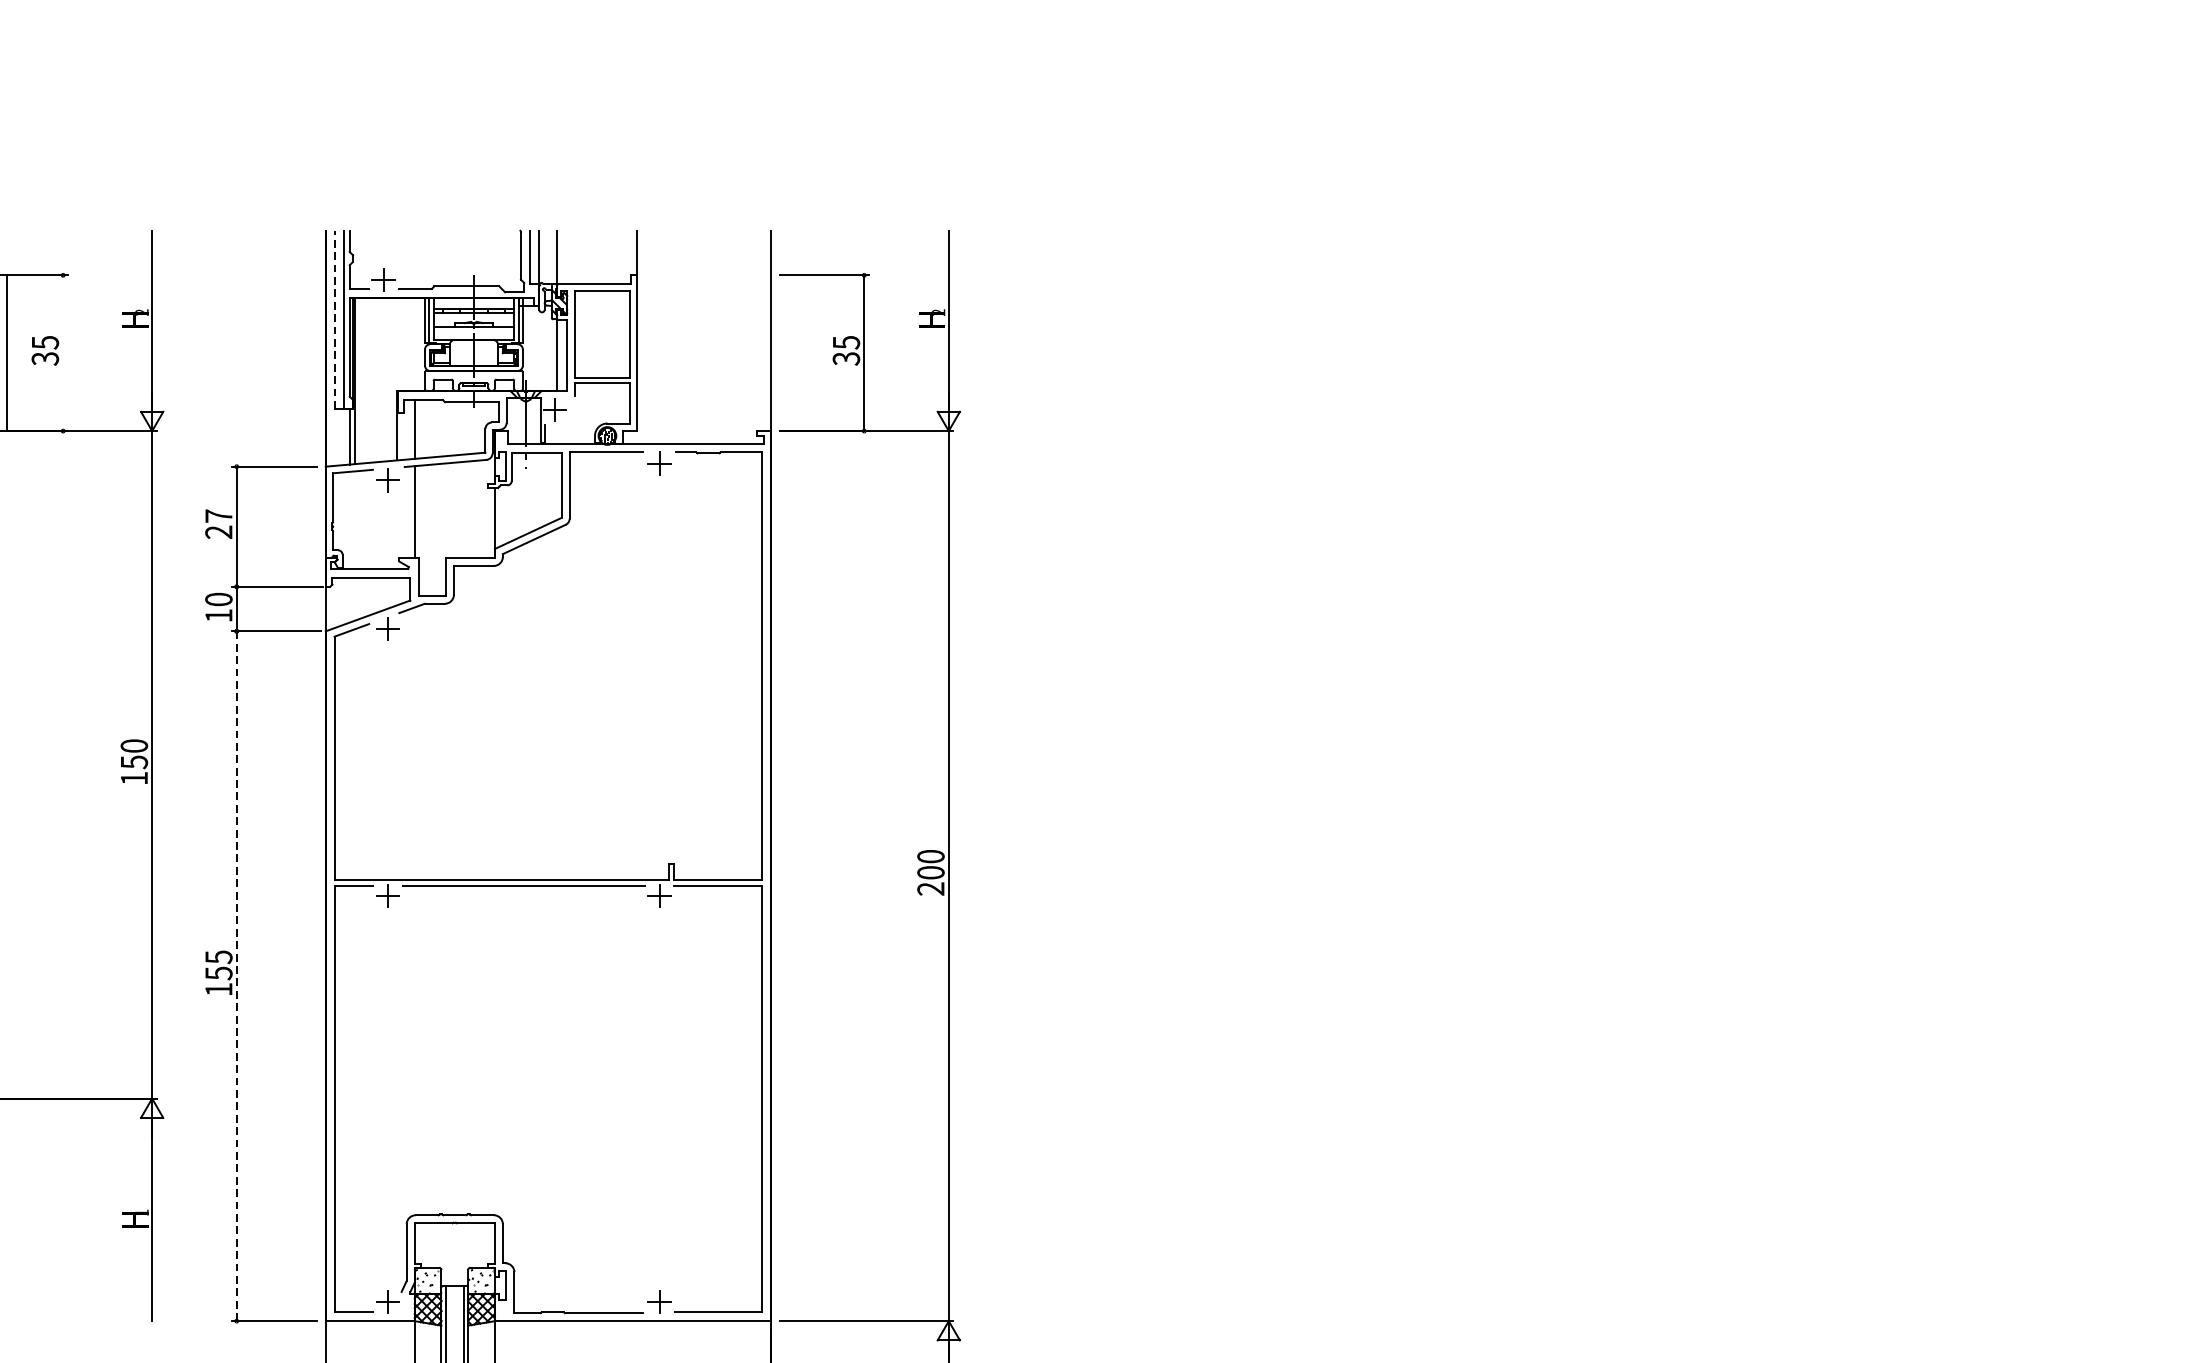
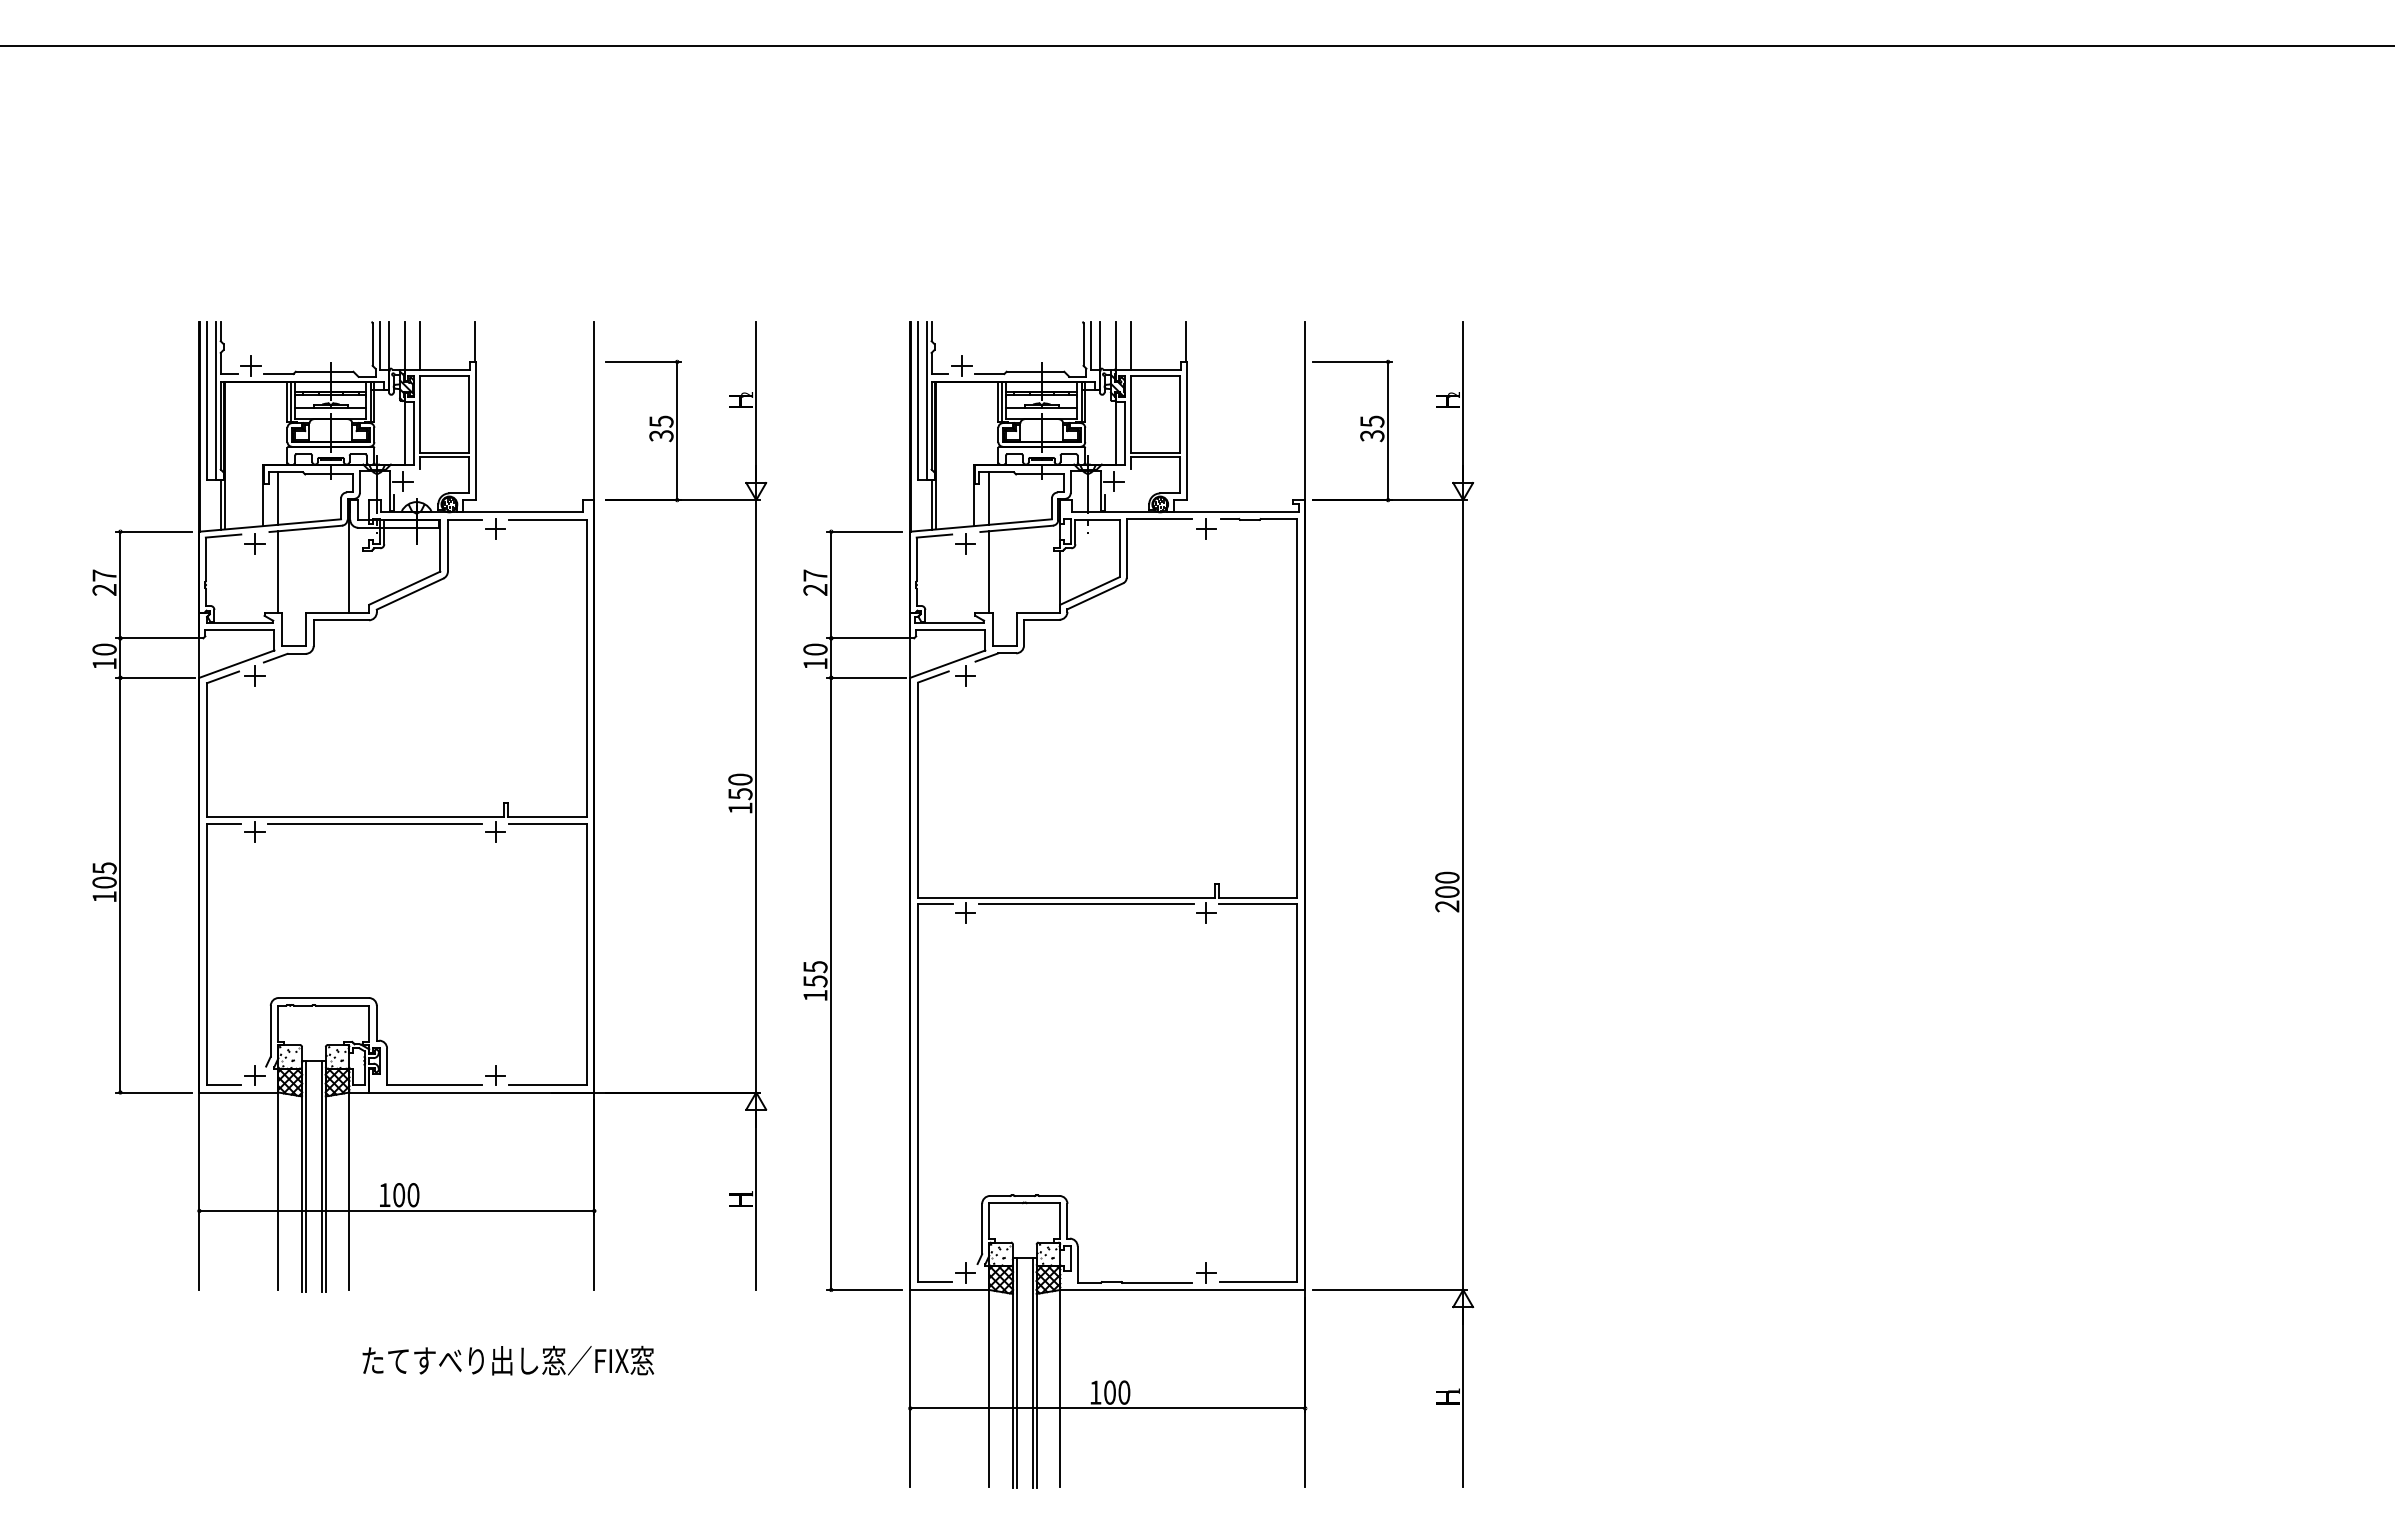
line: (575, 256) -> (1131, 345), added
line: (334, 319) -> (918, 401), dashed -> solid
line: (7, 352) -> (677, 430), moved
line: (236, 976) -> (831, 984), dashed -> solid

